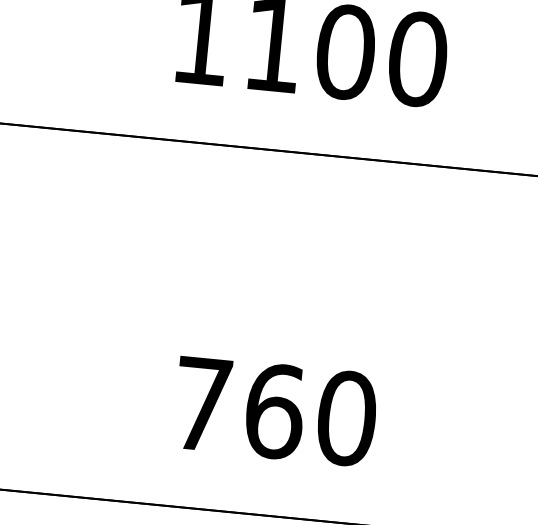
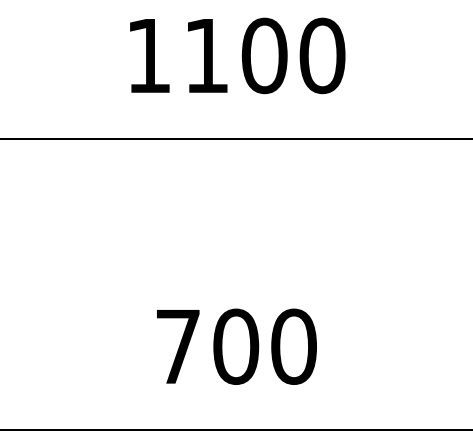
text: (275, 411) -> (236, 346), 760 -> 700

